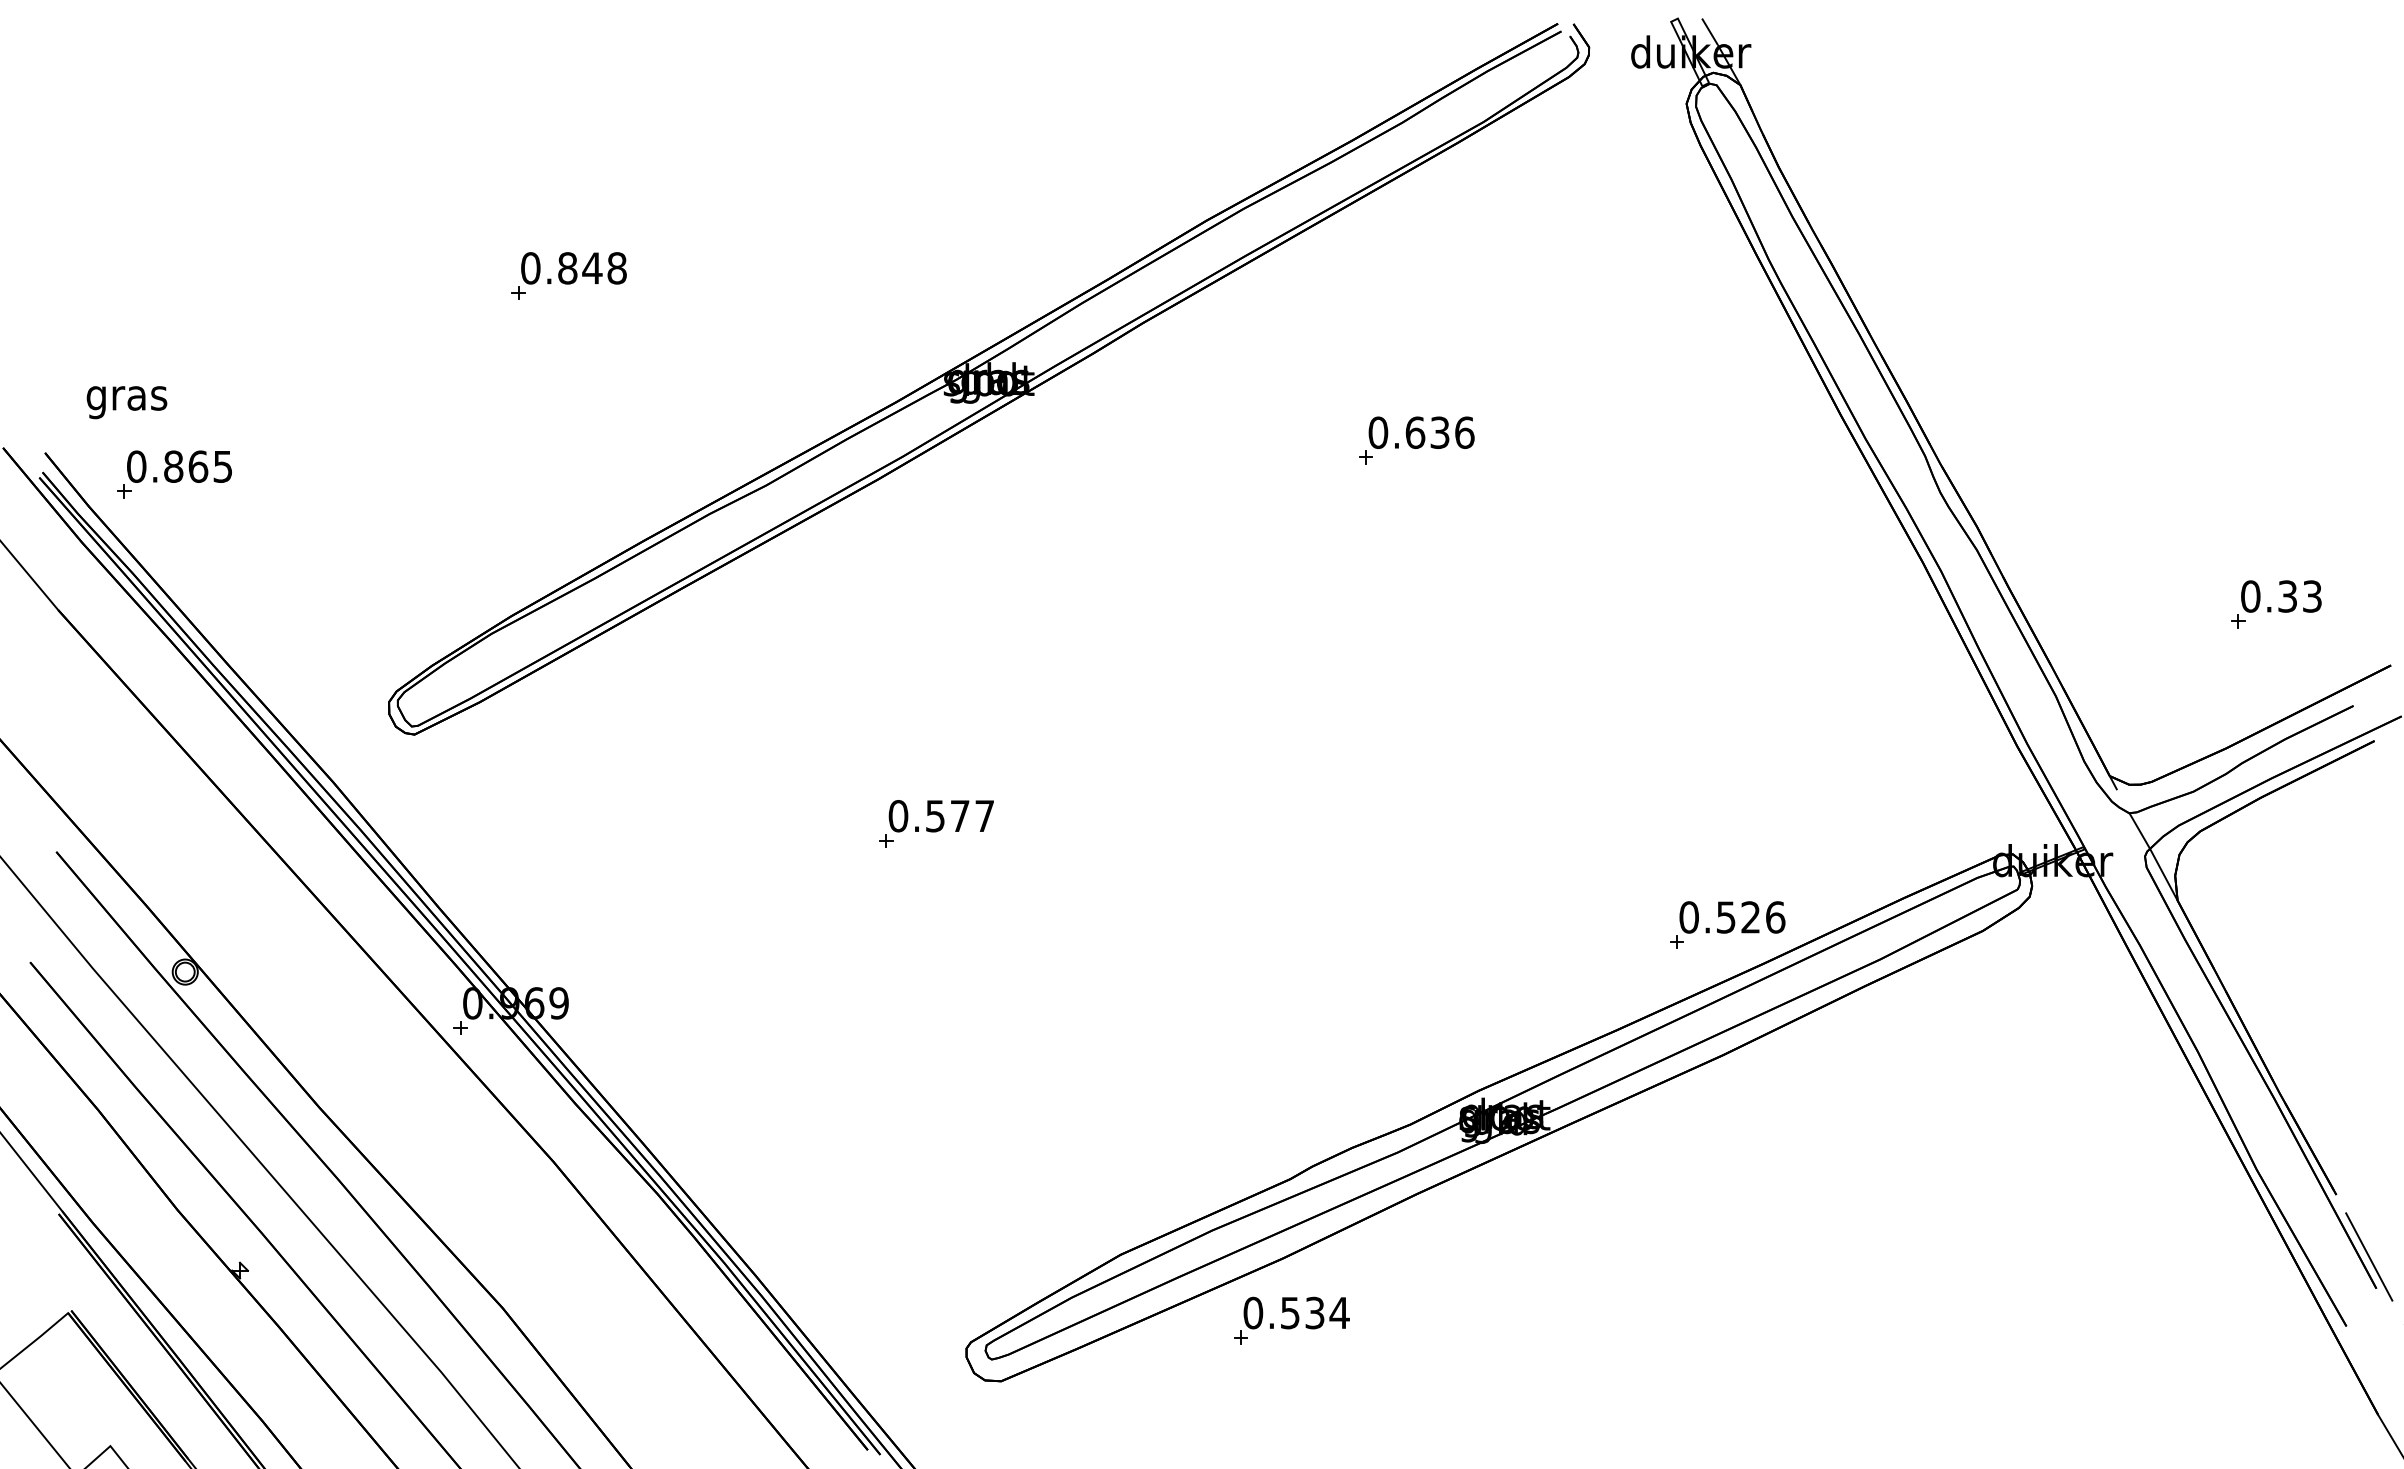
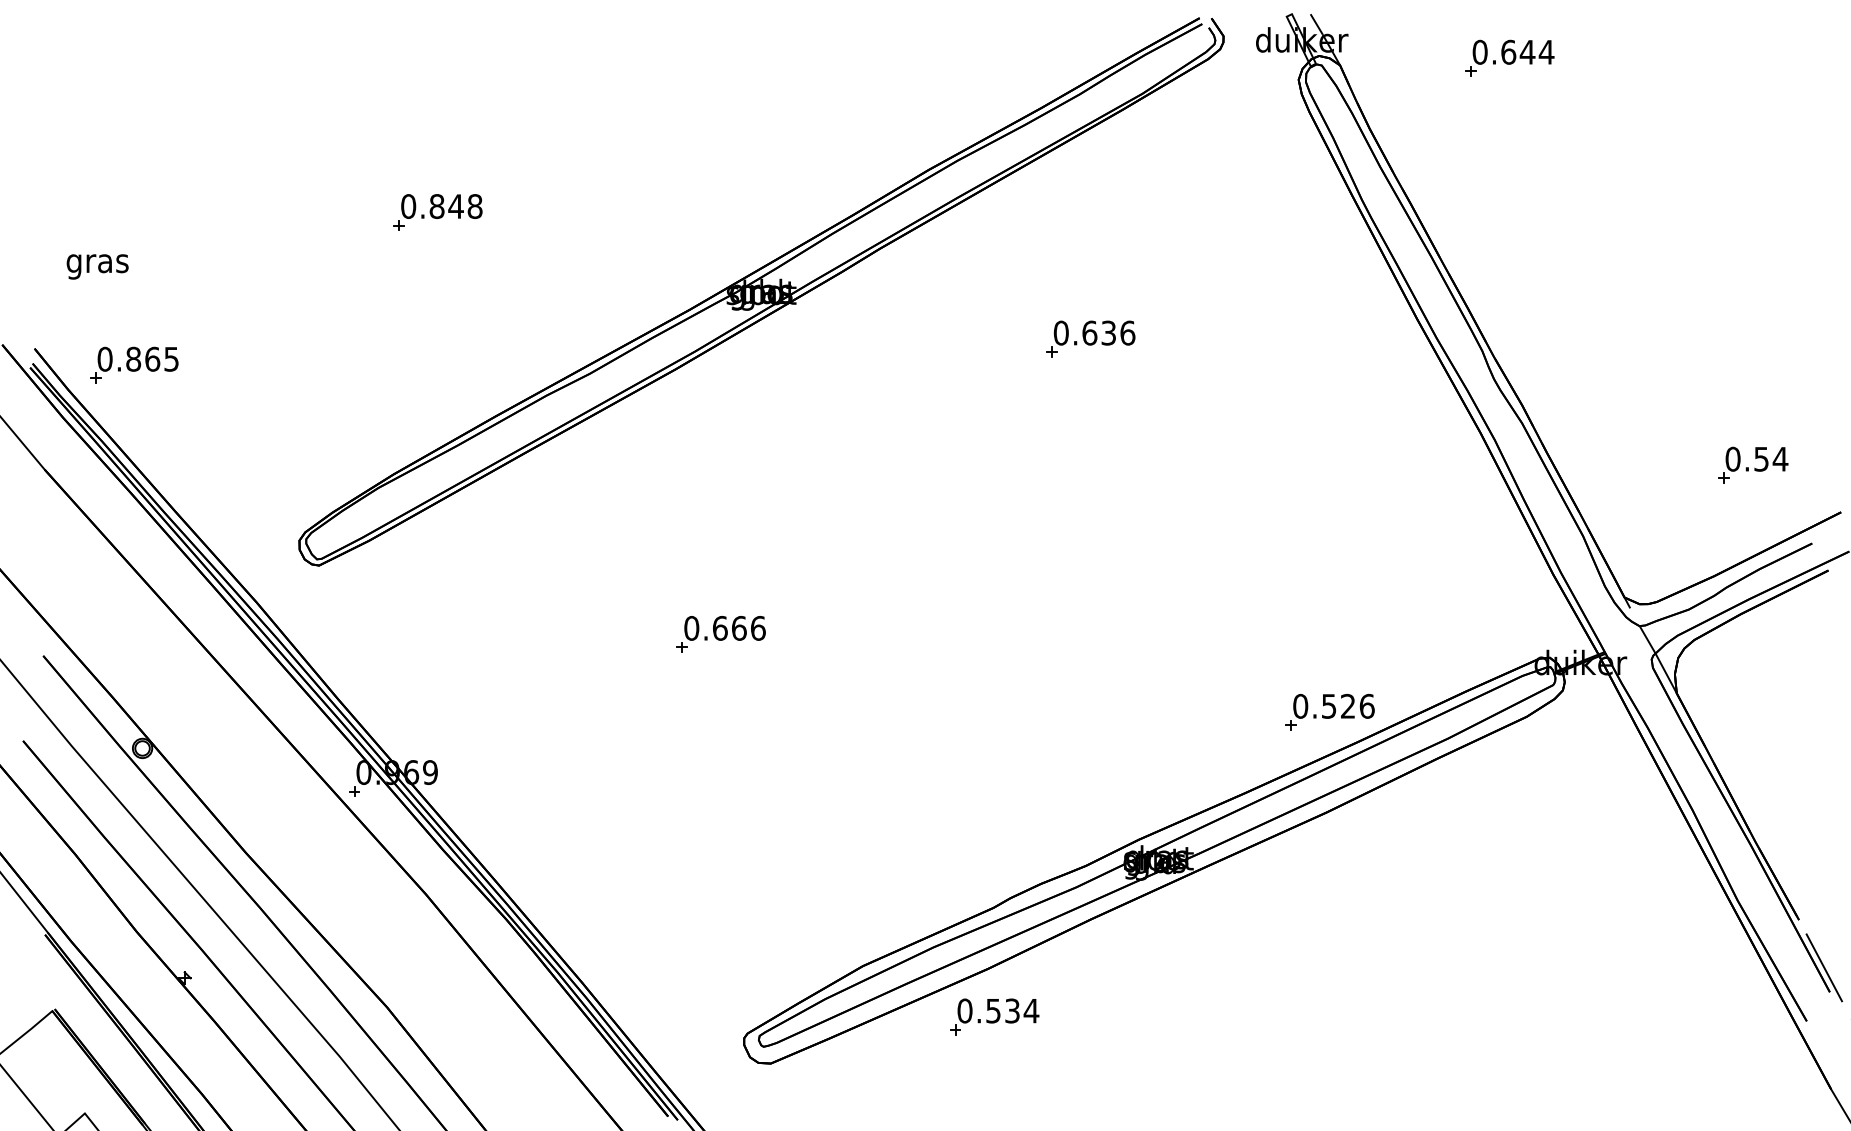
part: (1960, 74) -> (1509, 57), added
text: (126, 402) -> (97, 266), moved
text: (2300, 595) -> (1771, 458), 0.33 -> 0.54
text: (960, 815) -> (739, 627), 0.577 -> 0.666

